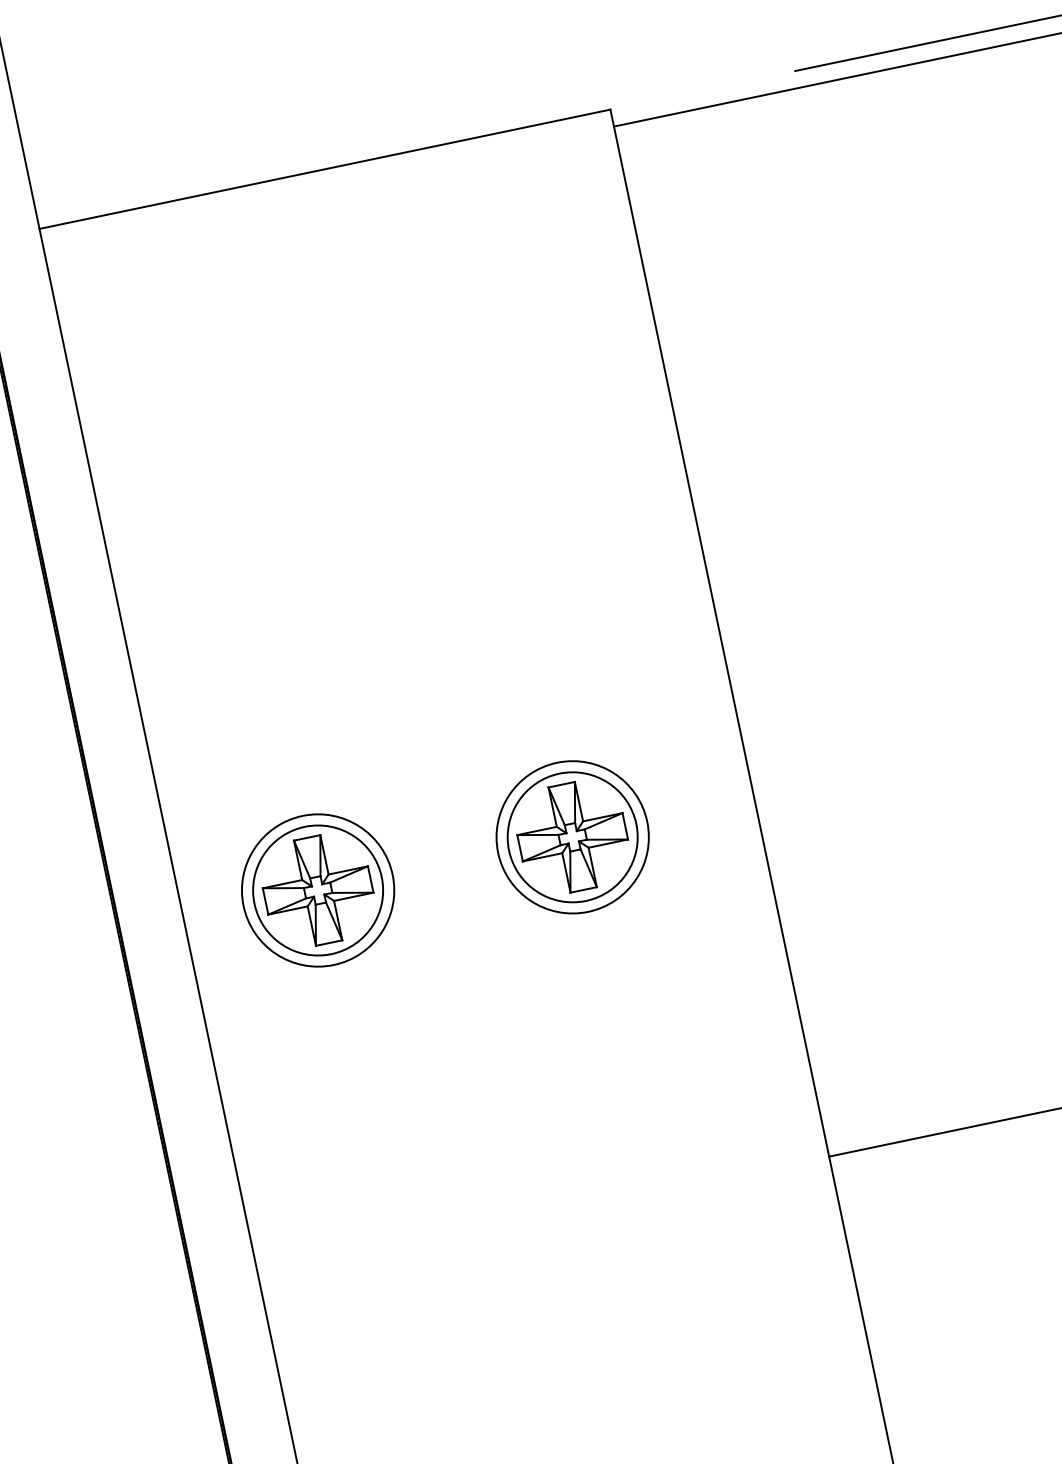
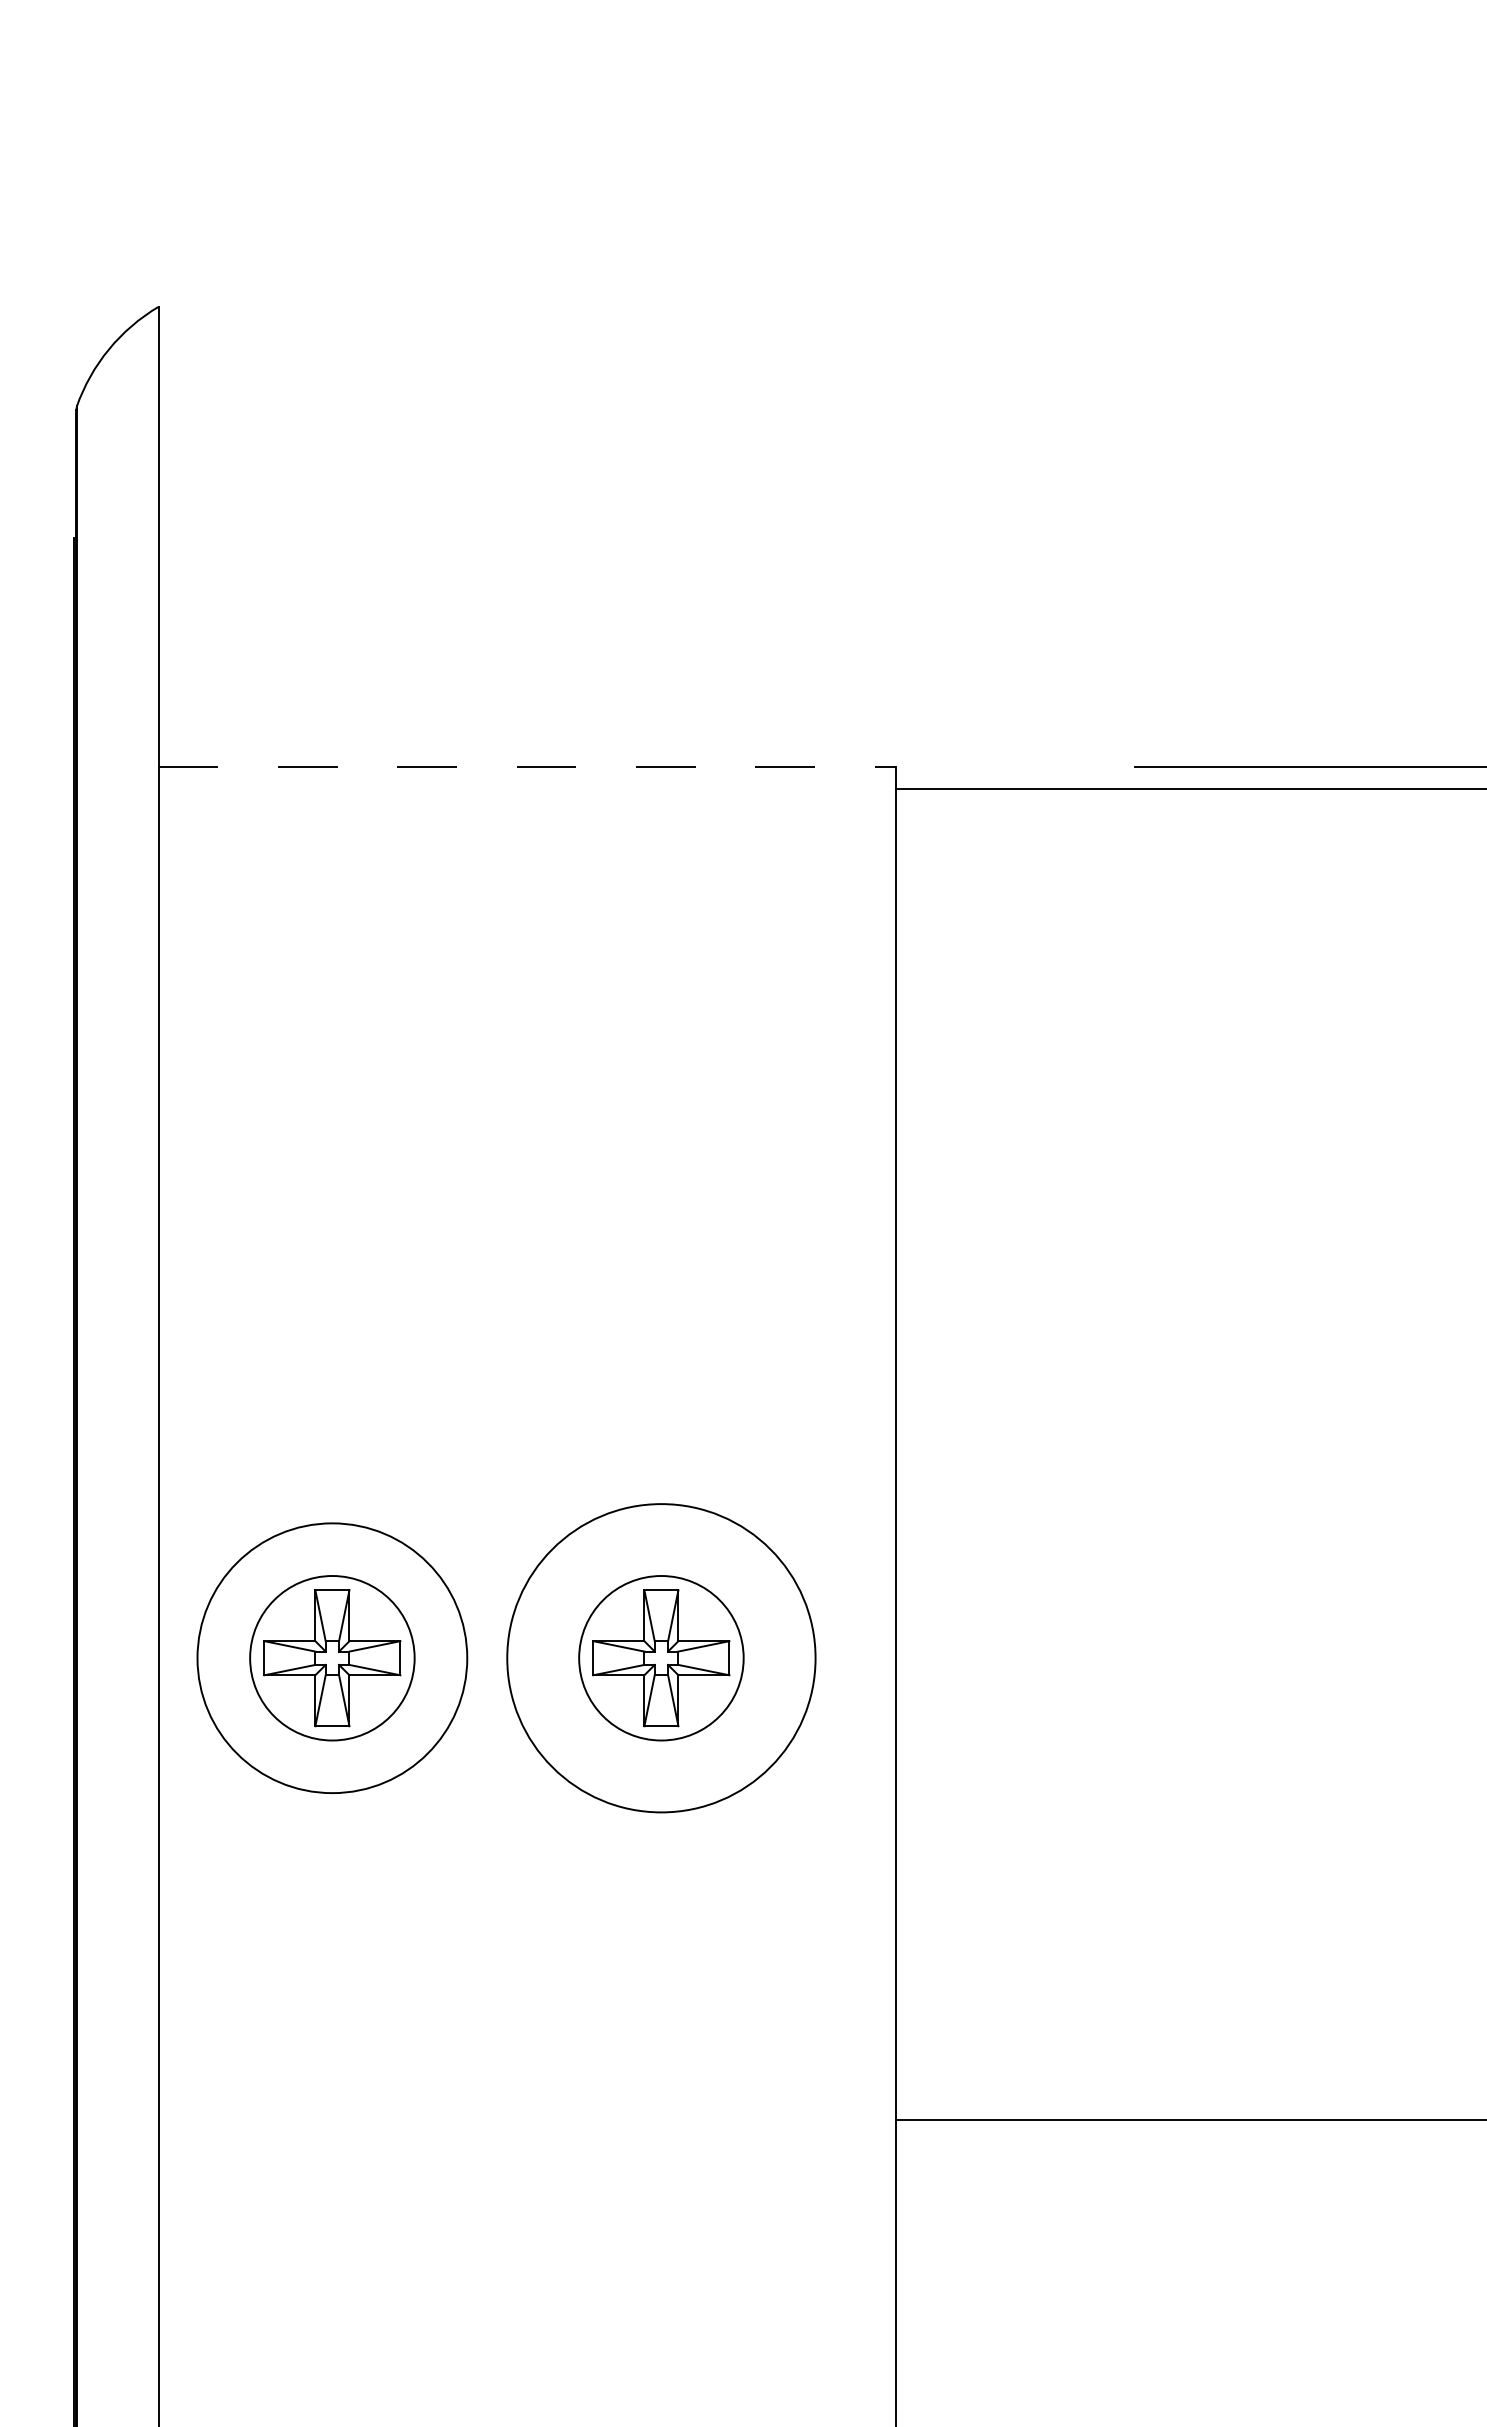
line: (324, 169) -> (527, 766), solid -> dashed
circle: (572, 836) -> (661, 1657), size x1.6
circle: (318, 889) -> (332, 1657), size x1.4

